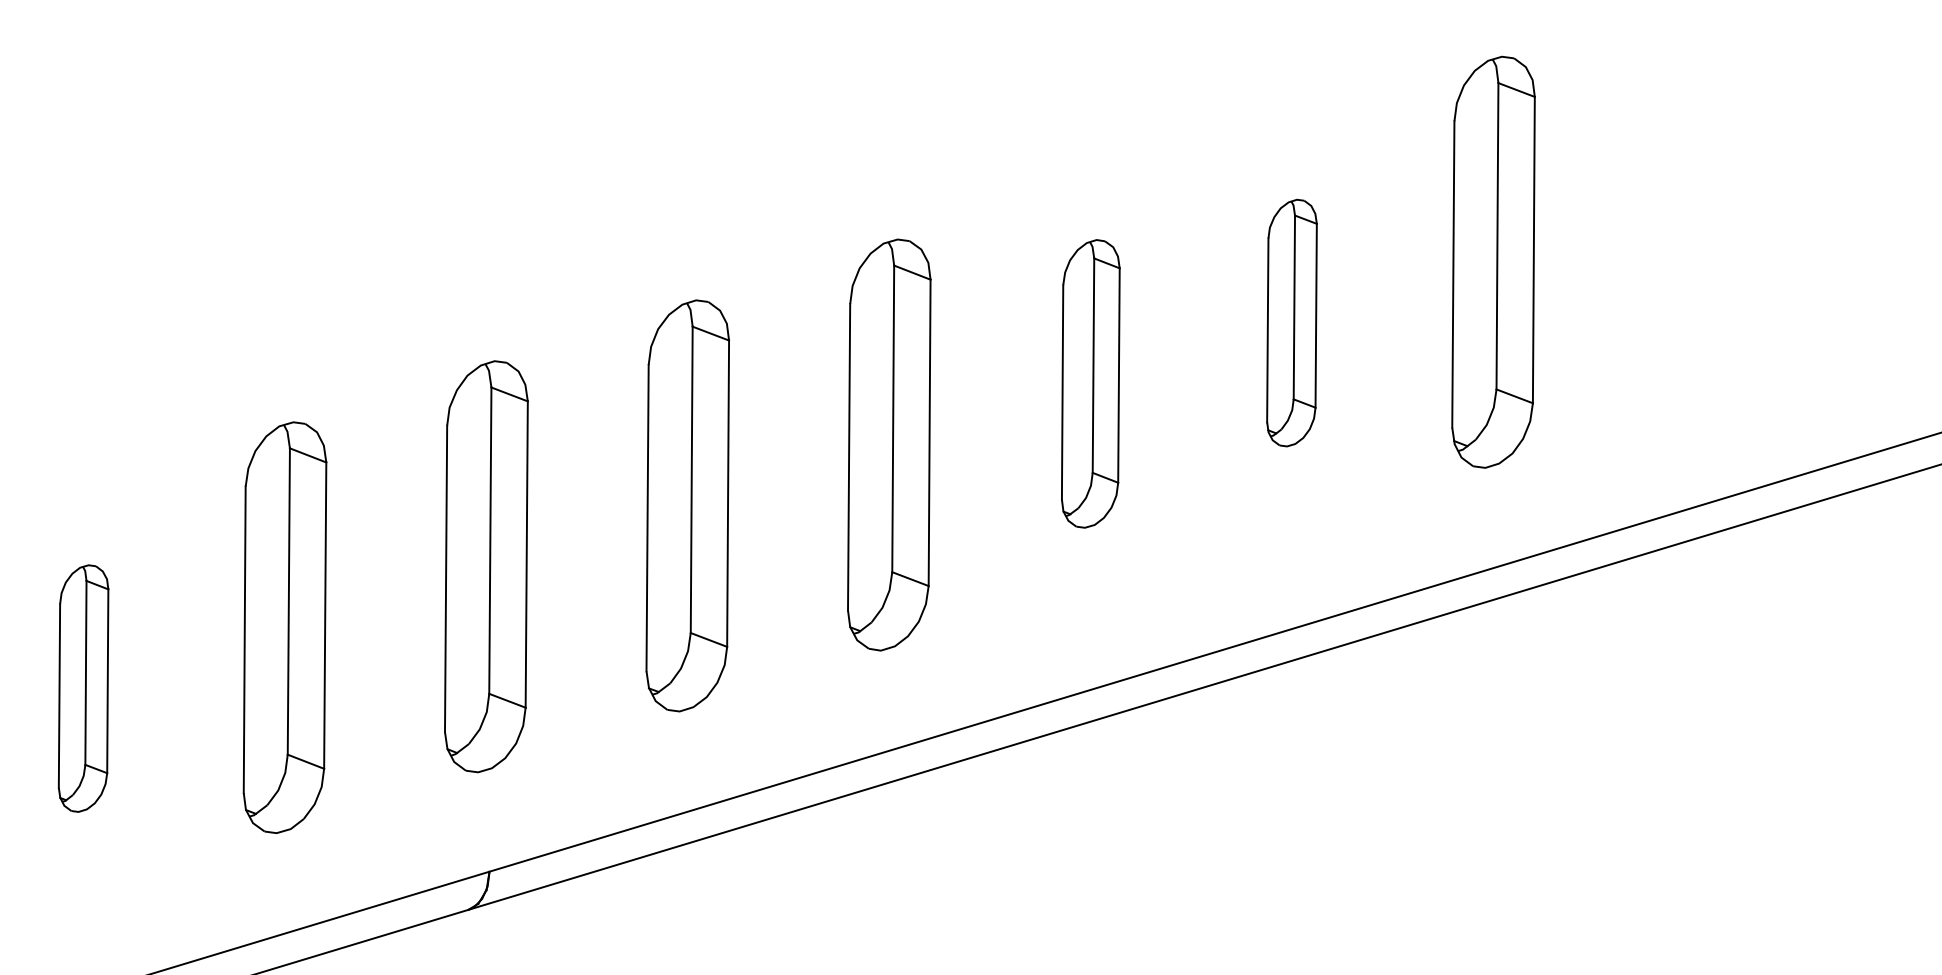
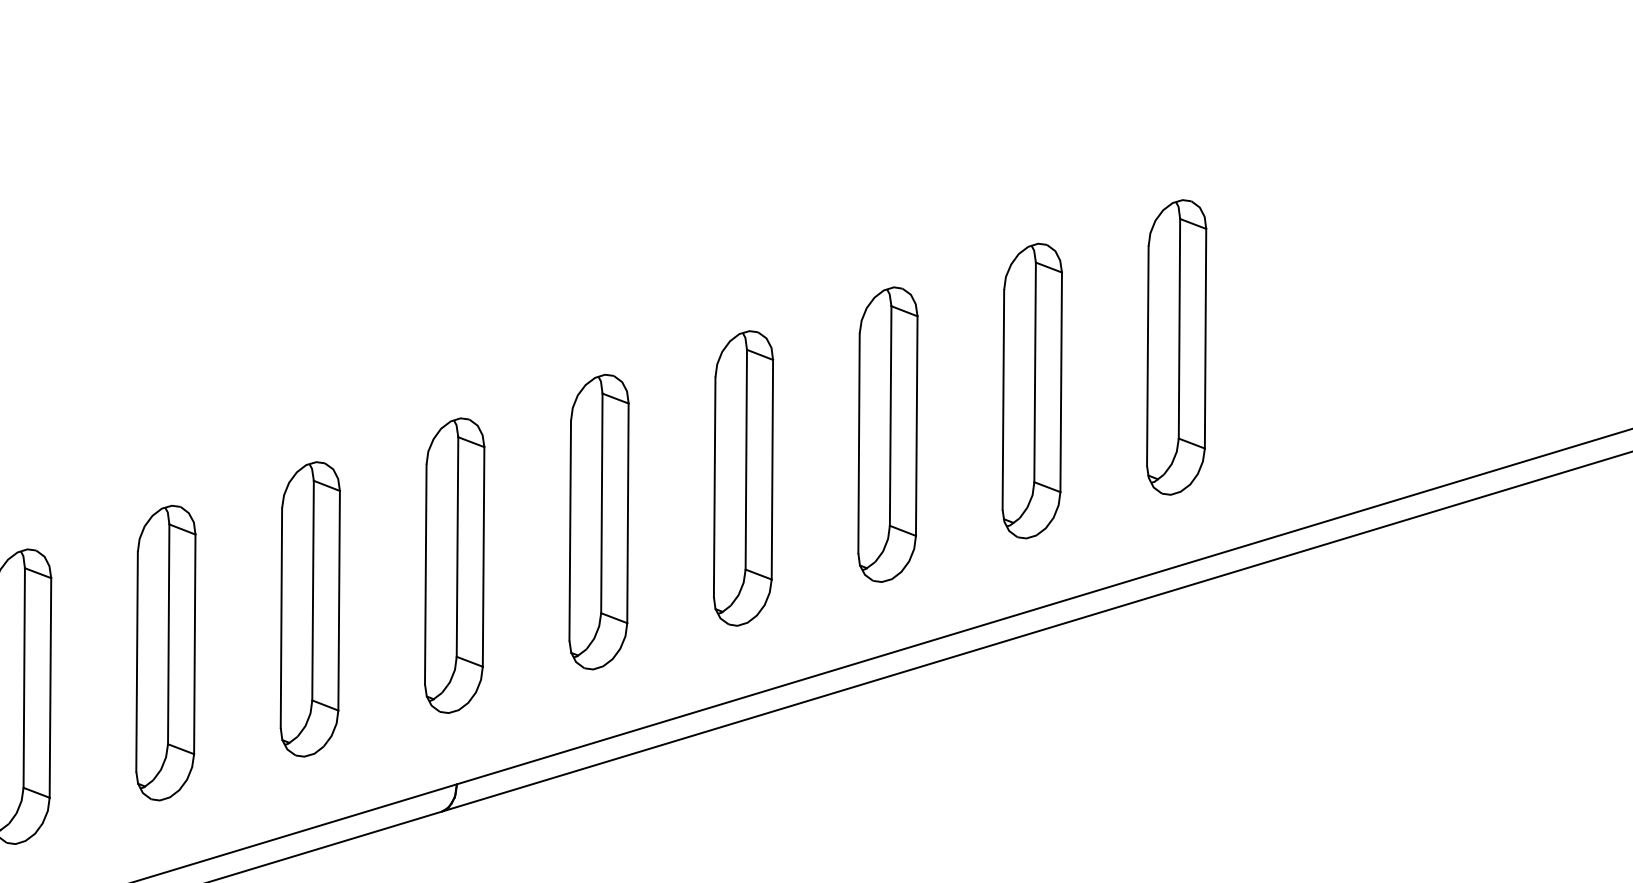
part: (1291, 322) -> (1031, 390), size x1.67
part: (1090, 383) -> (887, 434), size x1.43
part: (82, 687) -> (165, 652), size x1.67

